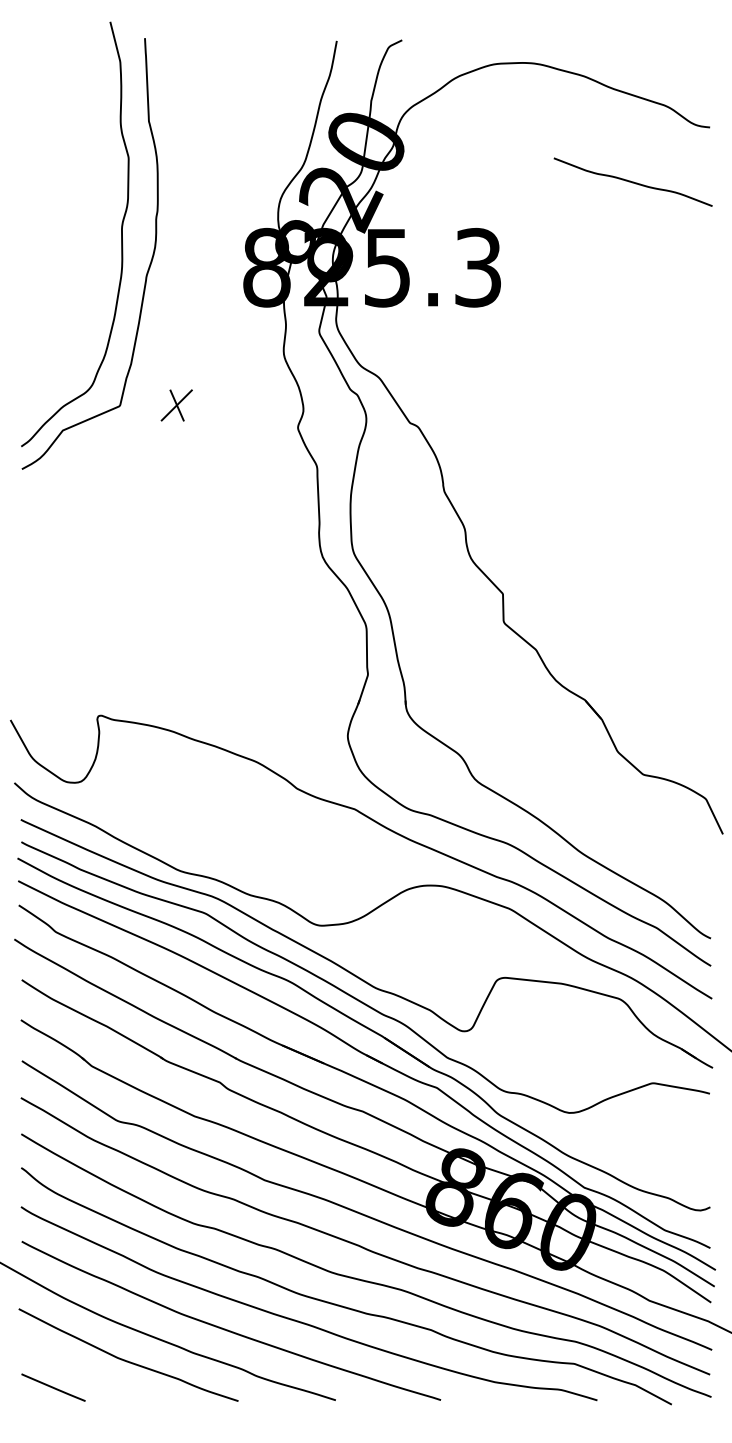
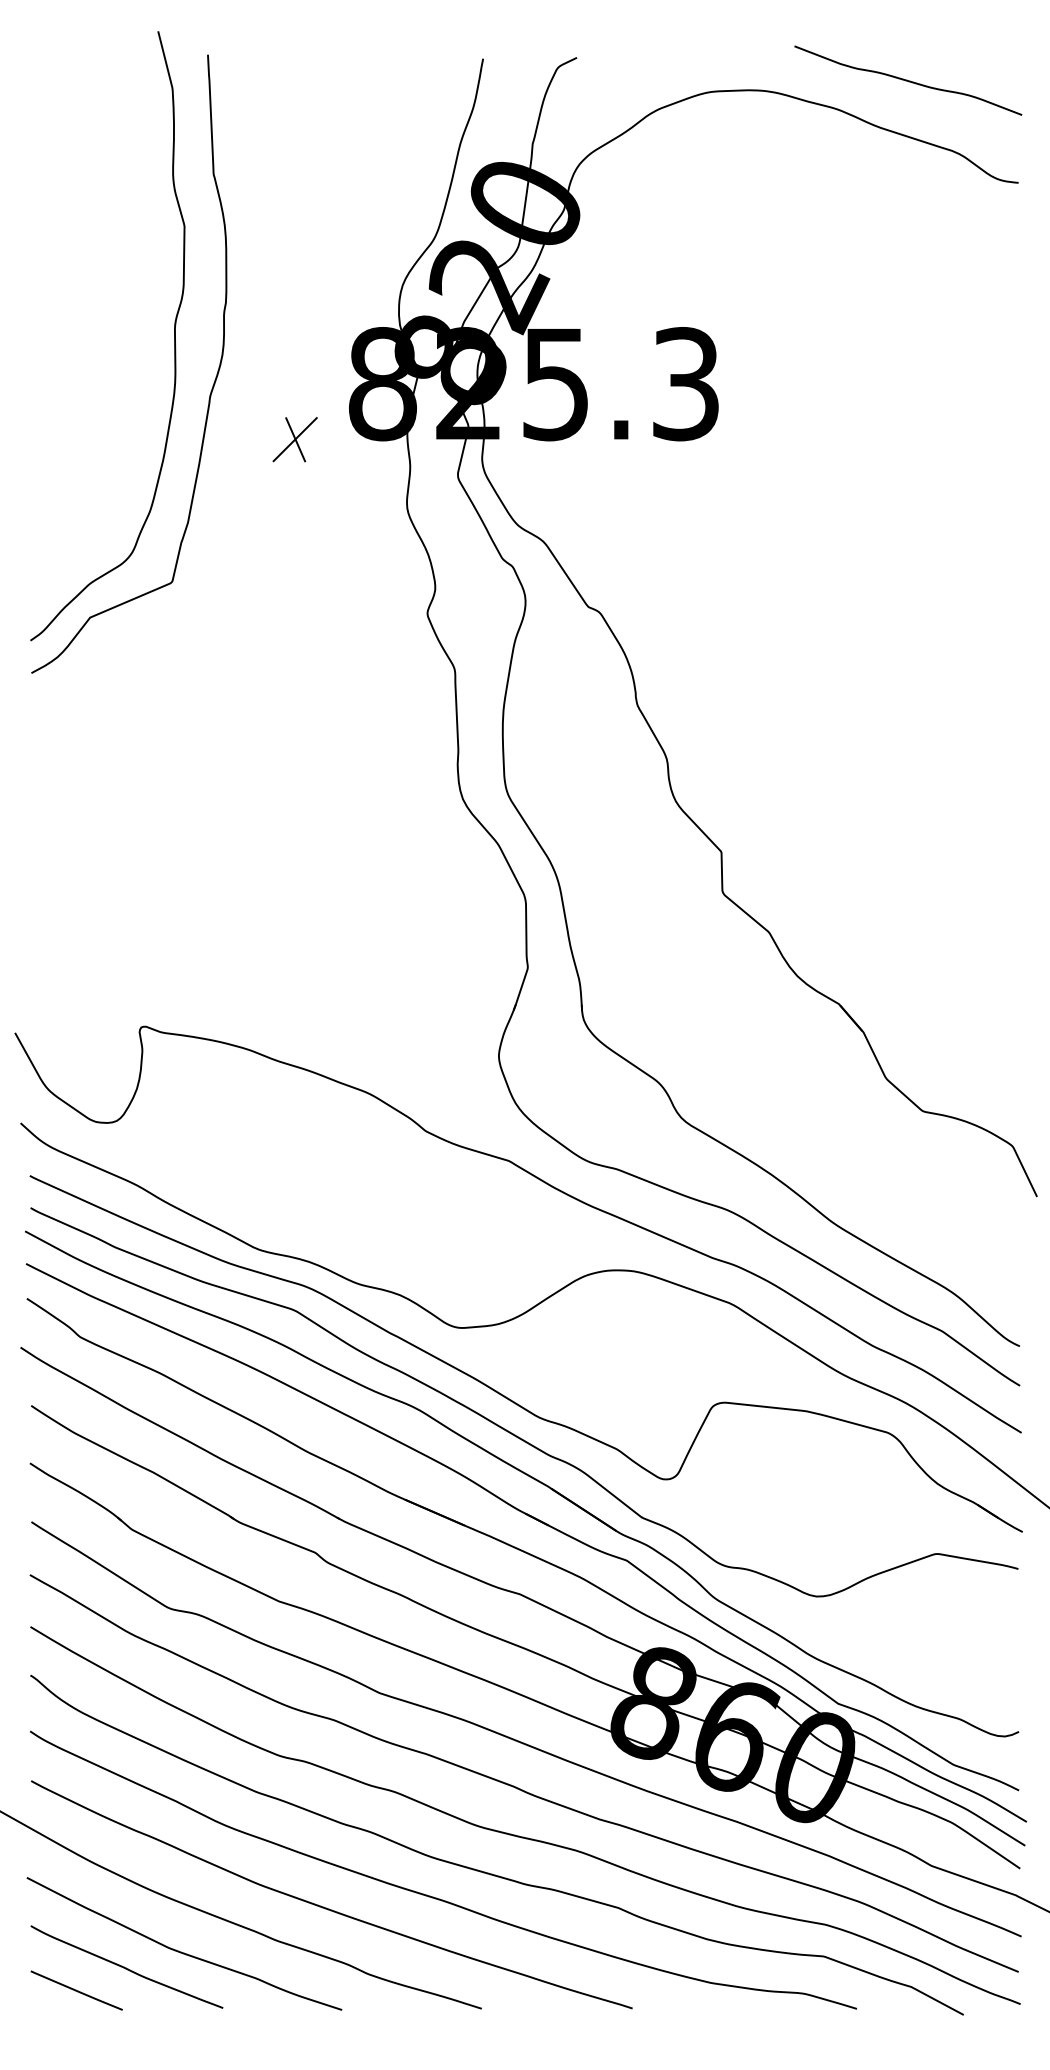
curve: (632, 181) -> (907, 79), moved
part: (176, 405) -> (294, 439), moved
curve: (88, 1371) -> (126, 1967), added

